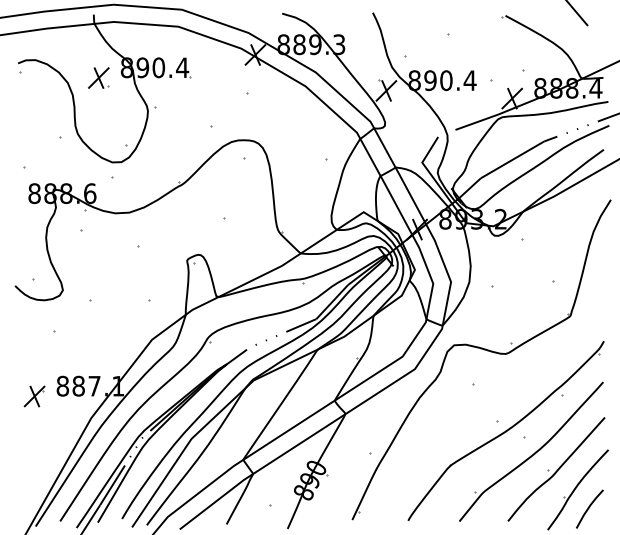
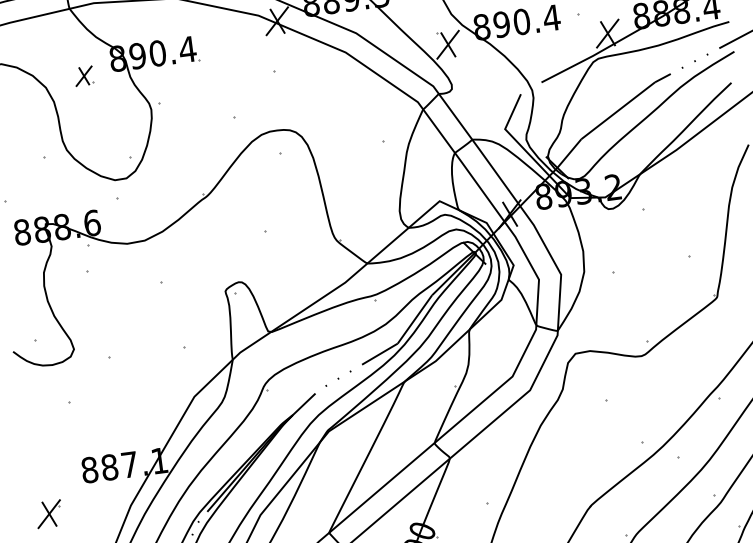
part: (98, 77) -> (83, 75), size x0.7
part: (34, 396) -> (49, 514), moved

